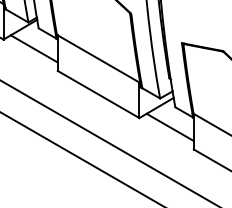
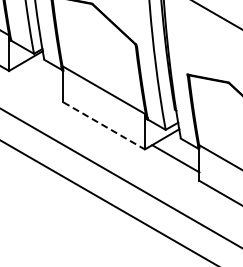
line: (33, 48) -> (39, 79), removed
line: (98, 95) -> (104, 126), solid -> dashed

